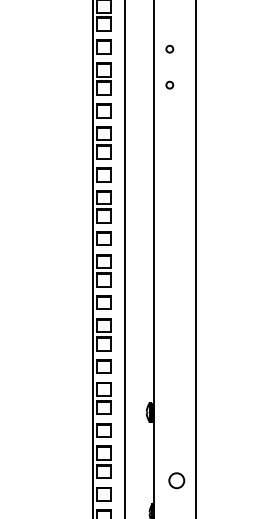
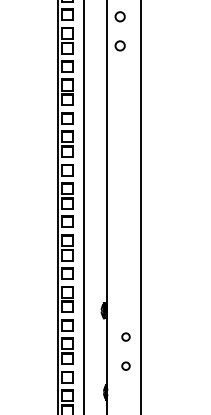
circle: (169, 48) -> (120, 16), size x1.67
circle: (169, 84) -> (120, 45), size x1.67
circle: (176, 444) -> (125, 336), added
circle: (176, 480) -> (125, 365), size x0.62

